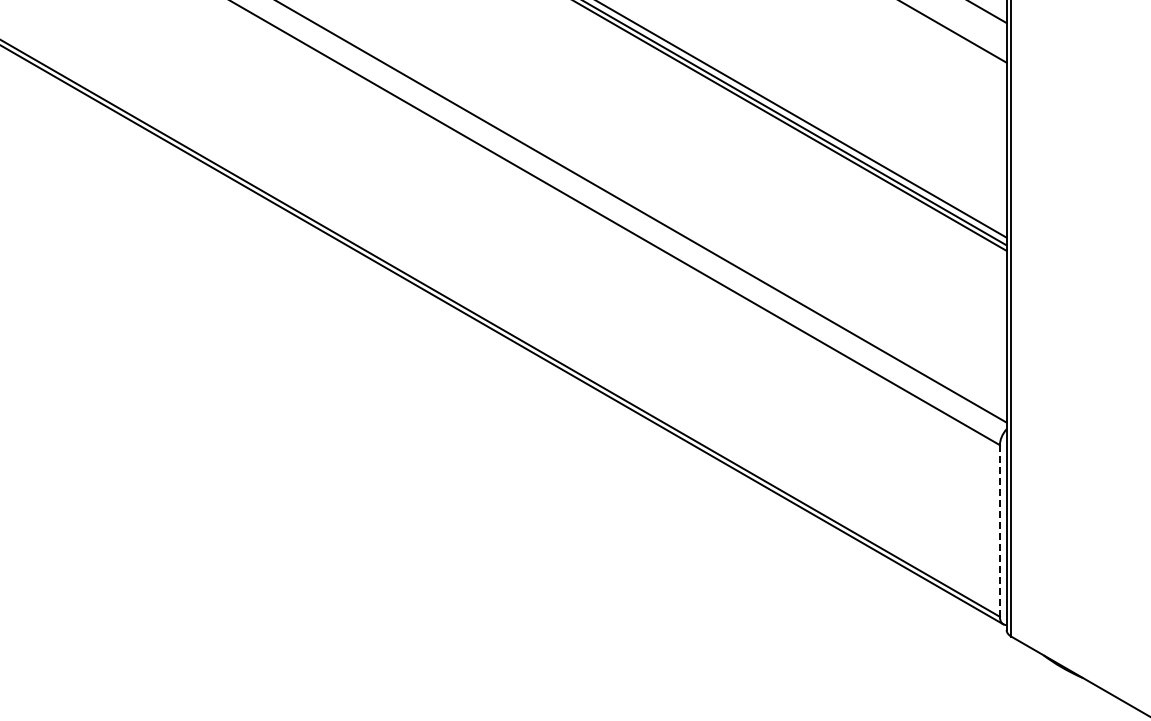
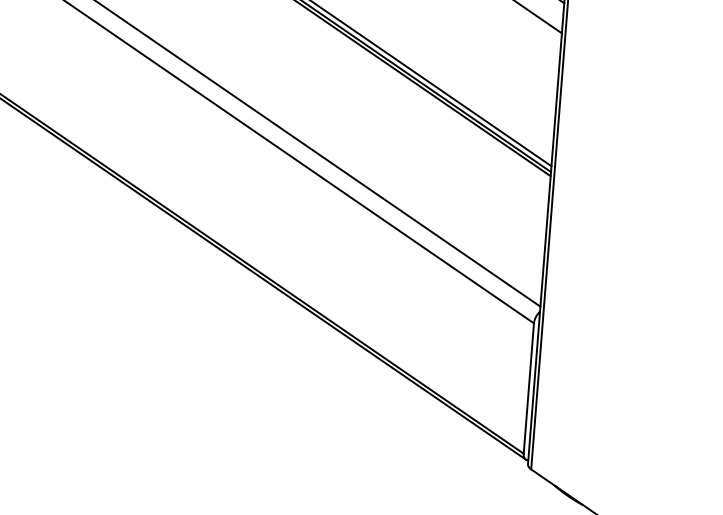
line: (999, 531) -> (528, 388), dashed -> solid

